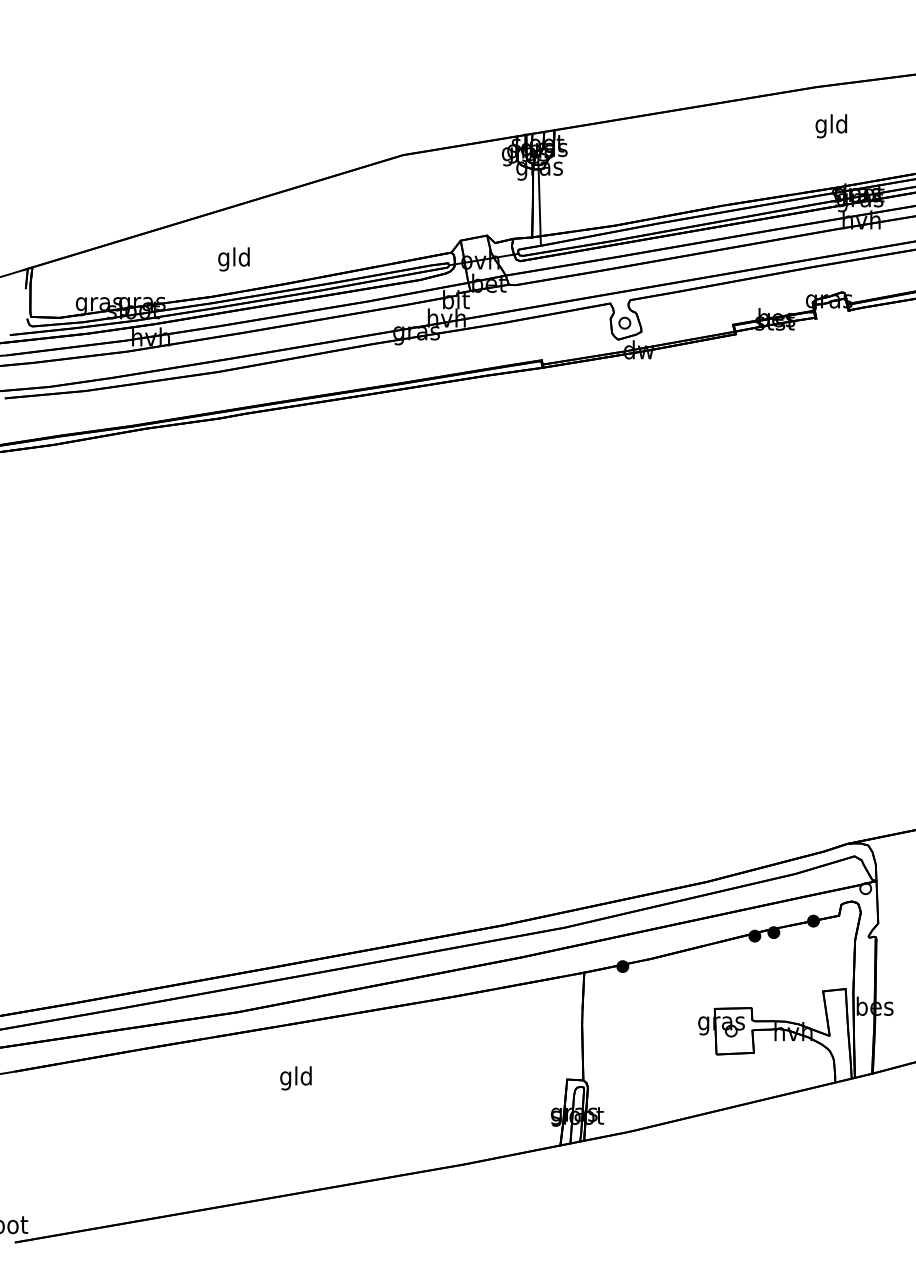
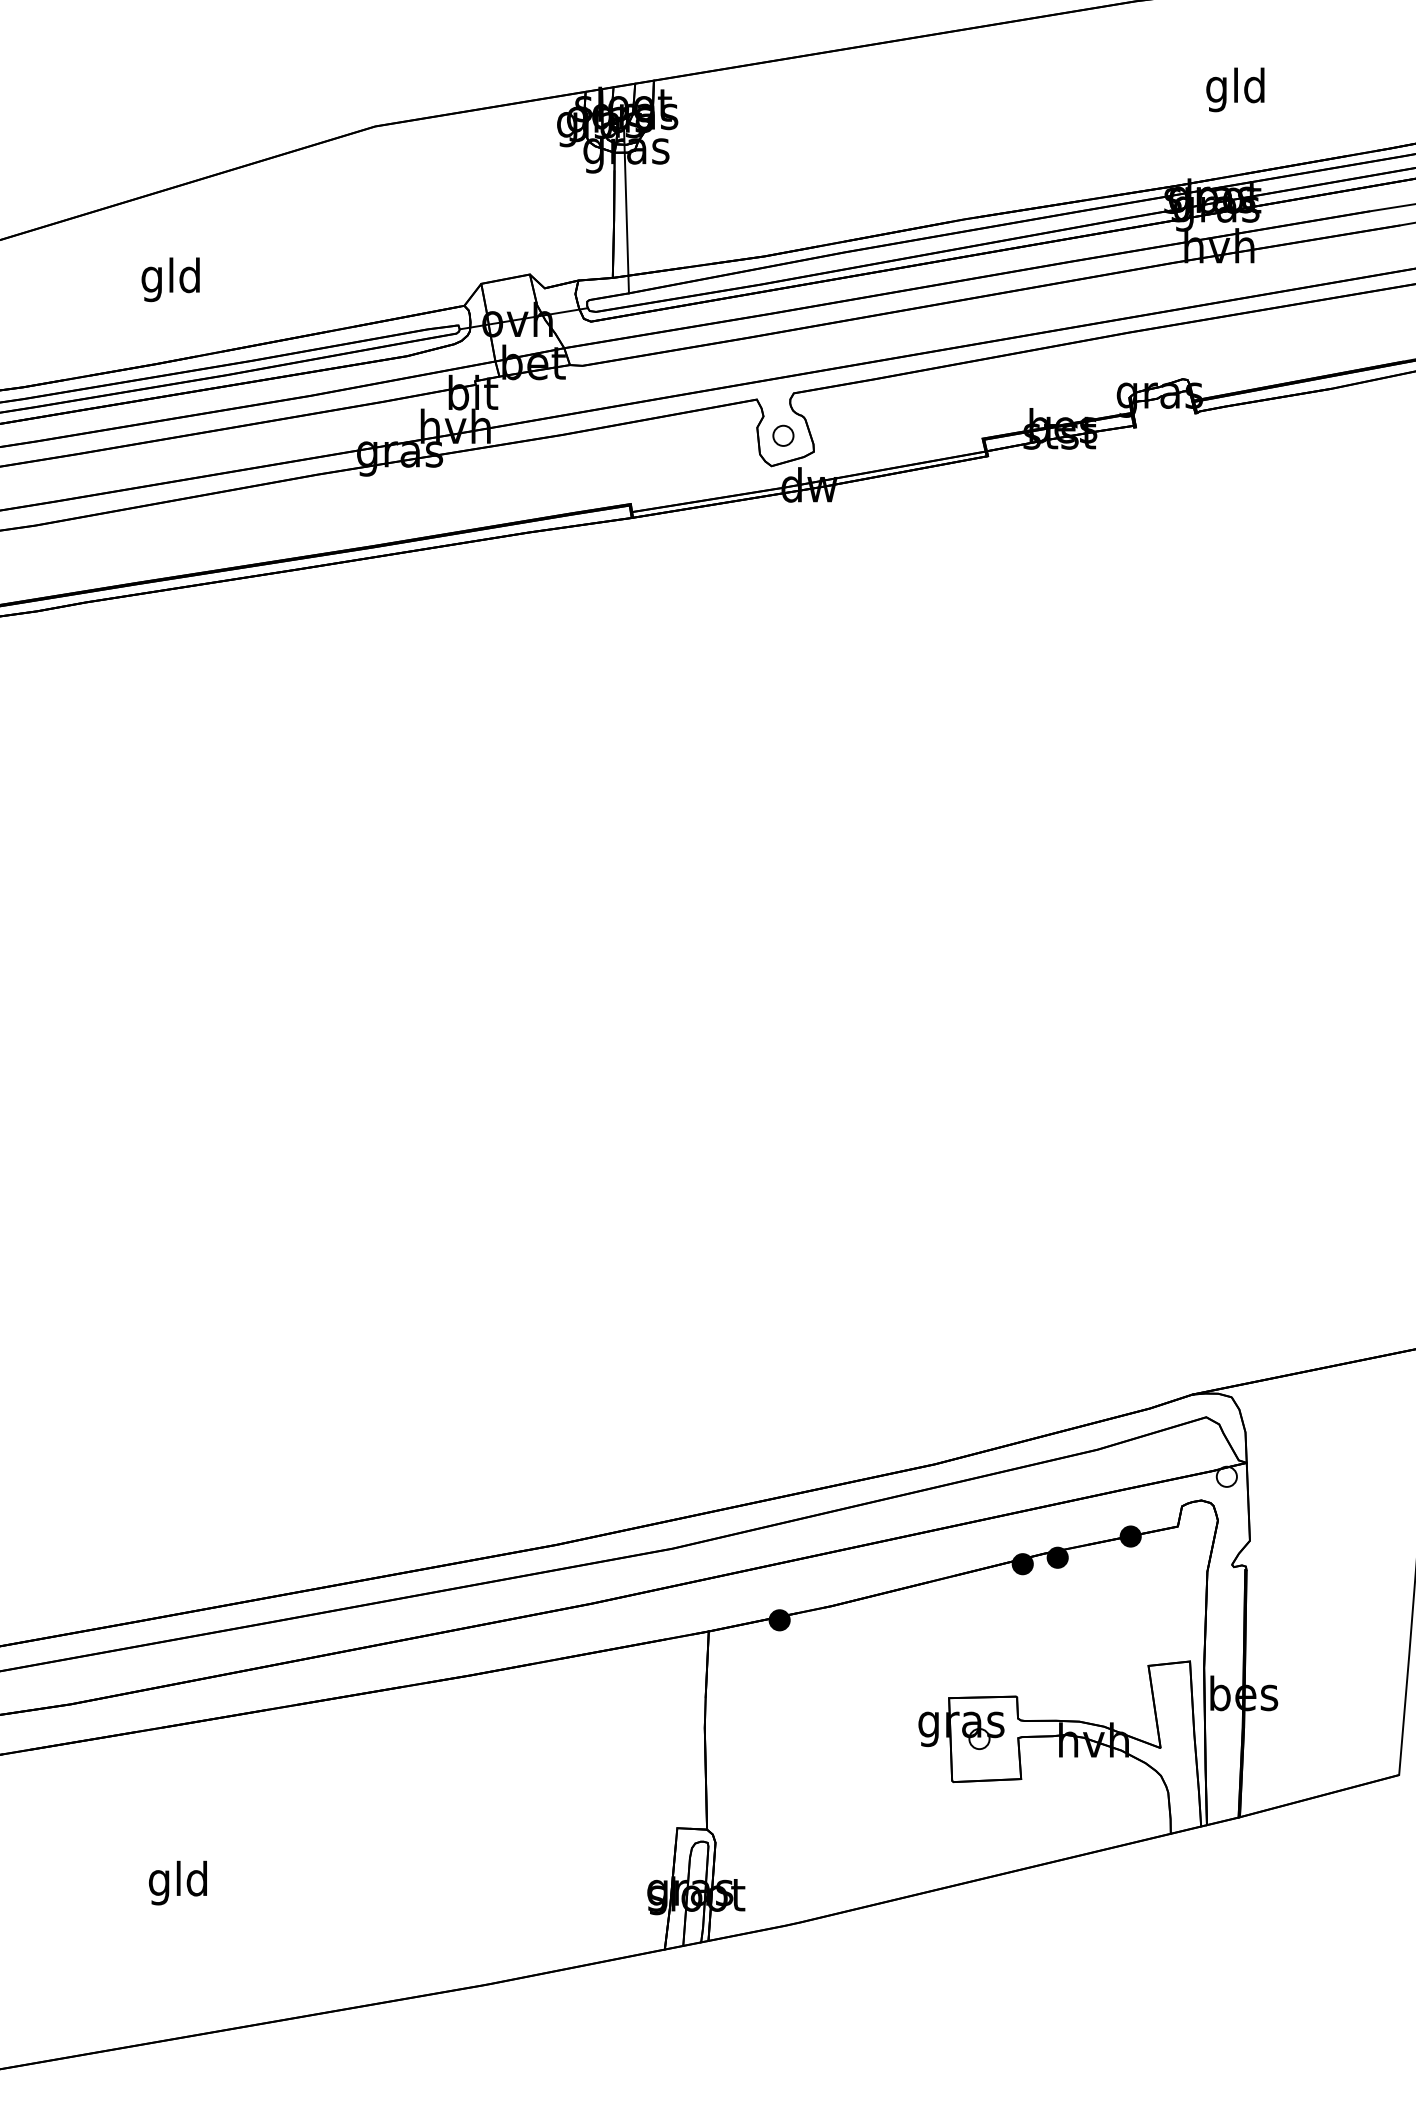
text: (831, 126) -> (1235, 90), moved
text: (233, 259) -> (169, 279), moved
text: (295, 1078) -> (177, 1883), moved

